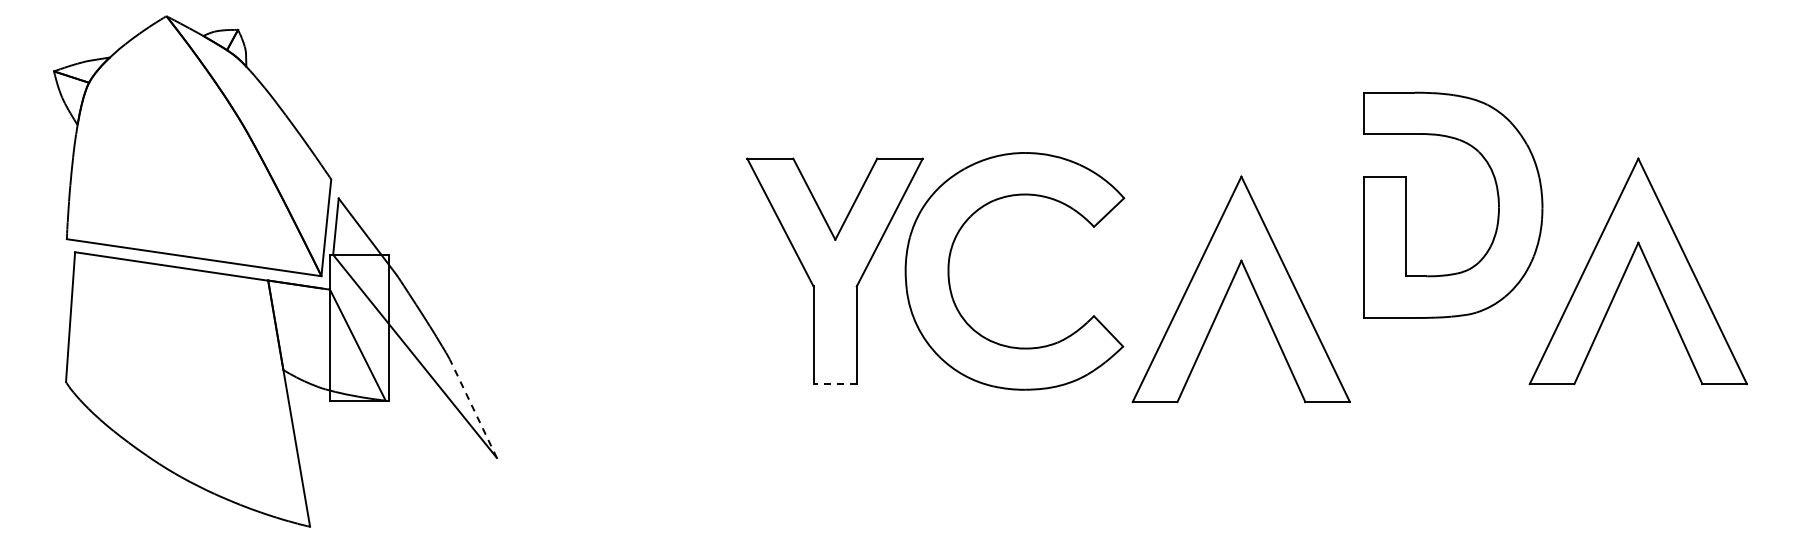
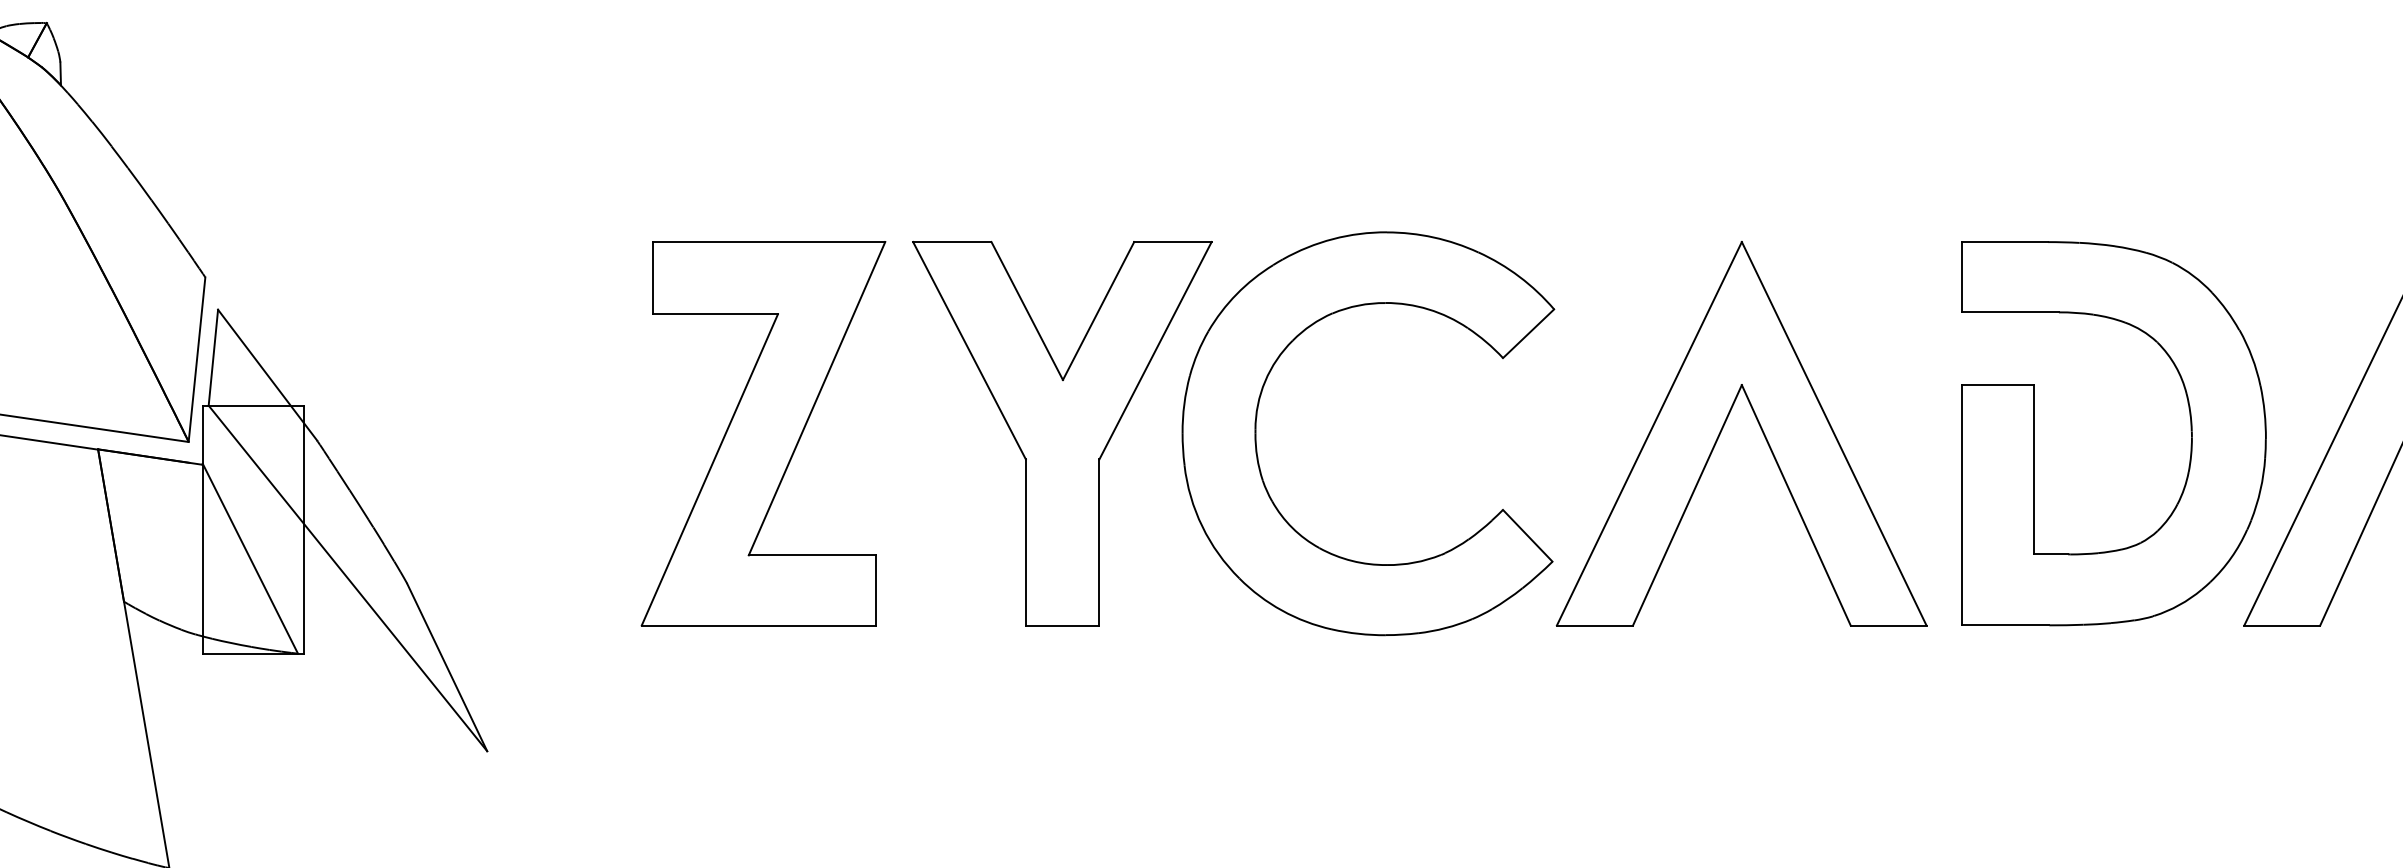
part: (1497, 201) -> (2189, 427), moved
part: (658, 270) -> (762, 432), added
part: (1231, 285) -> (1724, 427), moved
line: (835, 384) -> (1063, 626), dashed -> solid
line: (473, 408) -> (447, 667), dashed -> solid

